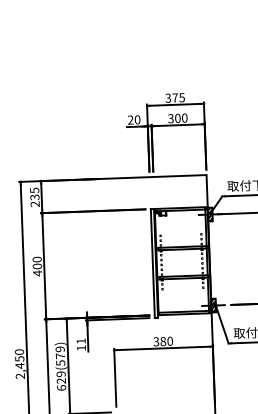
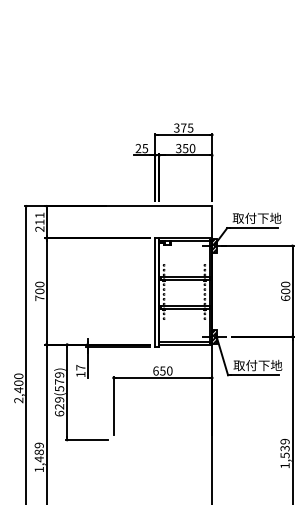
text: (177, 118) -> (185, 148), 300 -> 350
text: (137, 119) -> (145, 148), 20 -> 25
text: (34, 193) -> (39, 218), 235 -> 211
text: (37, 273) -> (39, 298), 400 -> 700
text: (80, 341) -> (80, 367), 11 -> 17
text: (159, 341) -> (159, 370), 380 -> 650
text: (19, 359) -> (18, 383), 2,450 -> 2,400

